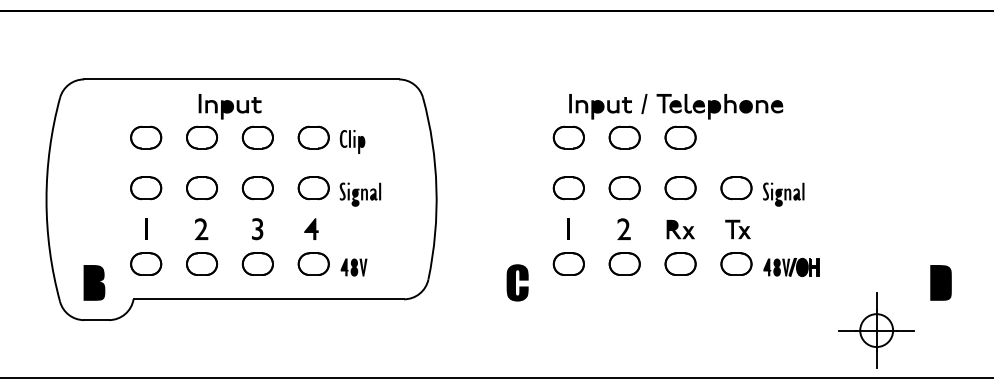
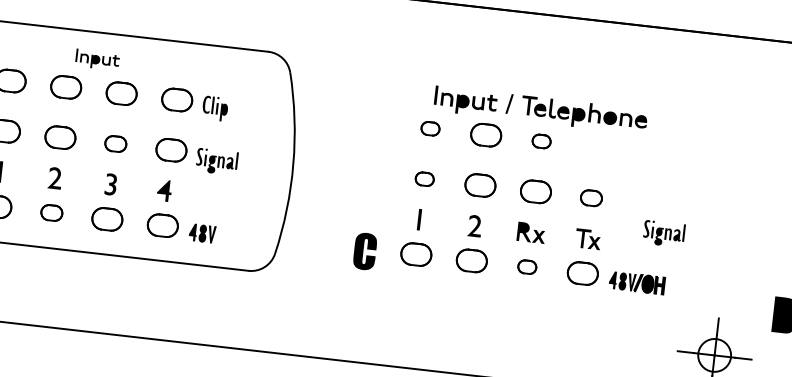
part: (229, 106) -> (96, 59), size x0.7
part: (568, 137) -> (430, 128), size x0.6
part: (680, 137) -> (541, 141), size x0.6
part: (257, 188) -> (115, 144), size x0.7
part: (568, 188) -> (424, 179), size x0.6
part: (736, 188) -> (591, 198), size x0.7
part: (783, 194) -> (663, 233), moved
part: (201, 263) -> (51, 212), size x0.7
part: (680, 263) -> (527, 266), size x0.6
part: (517, 282) -> (365, 251), moved

